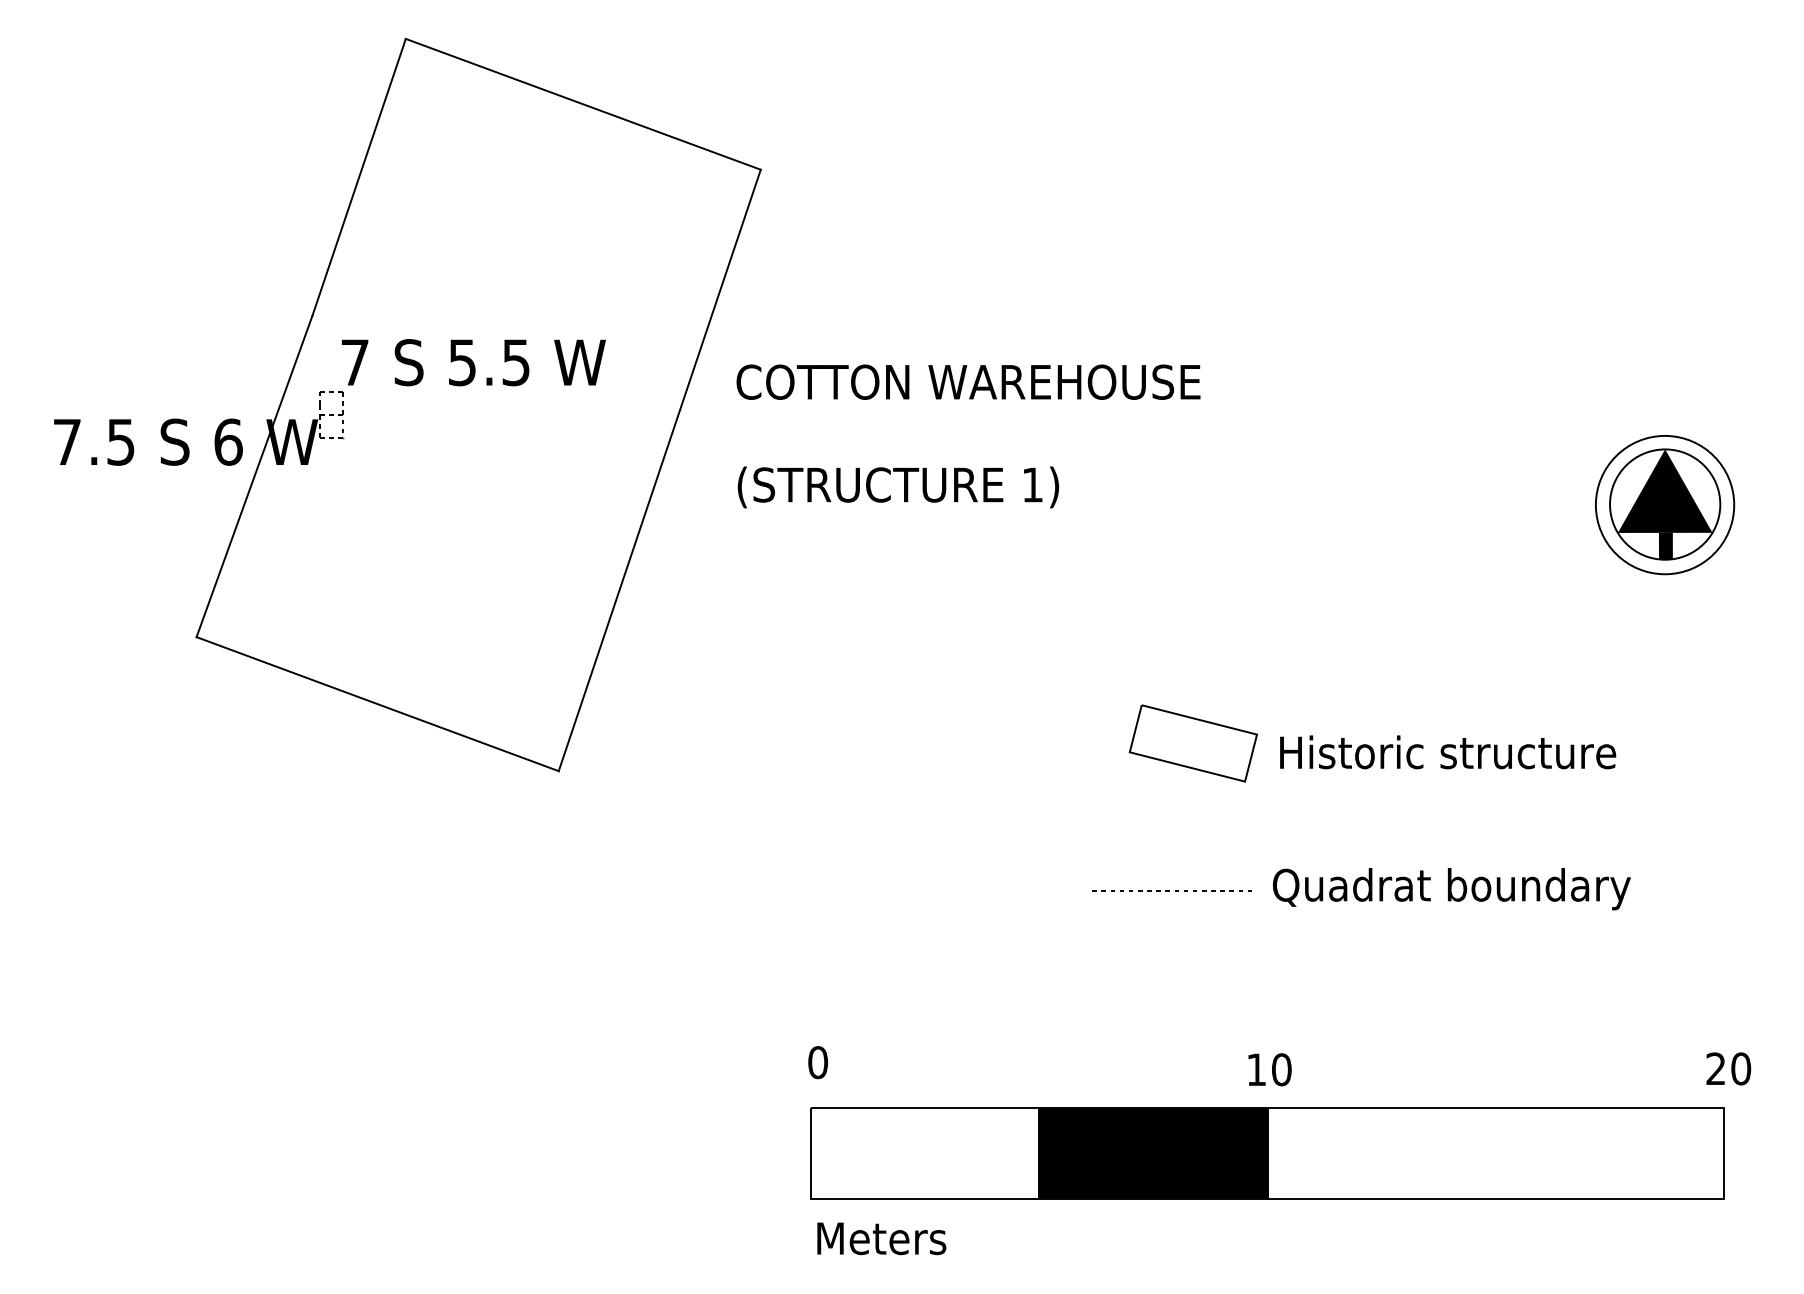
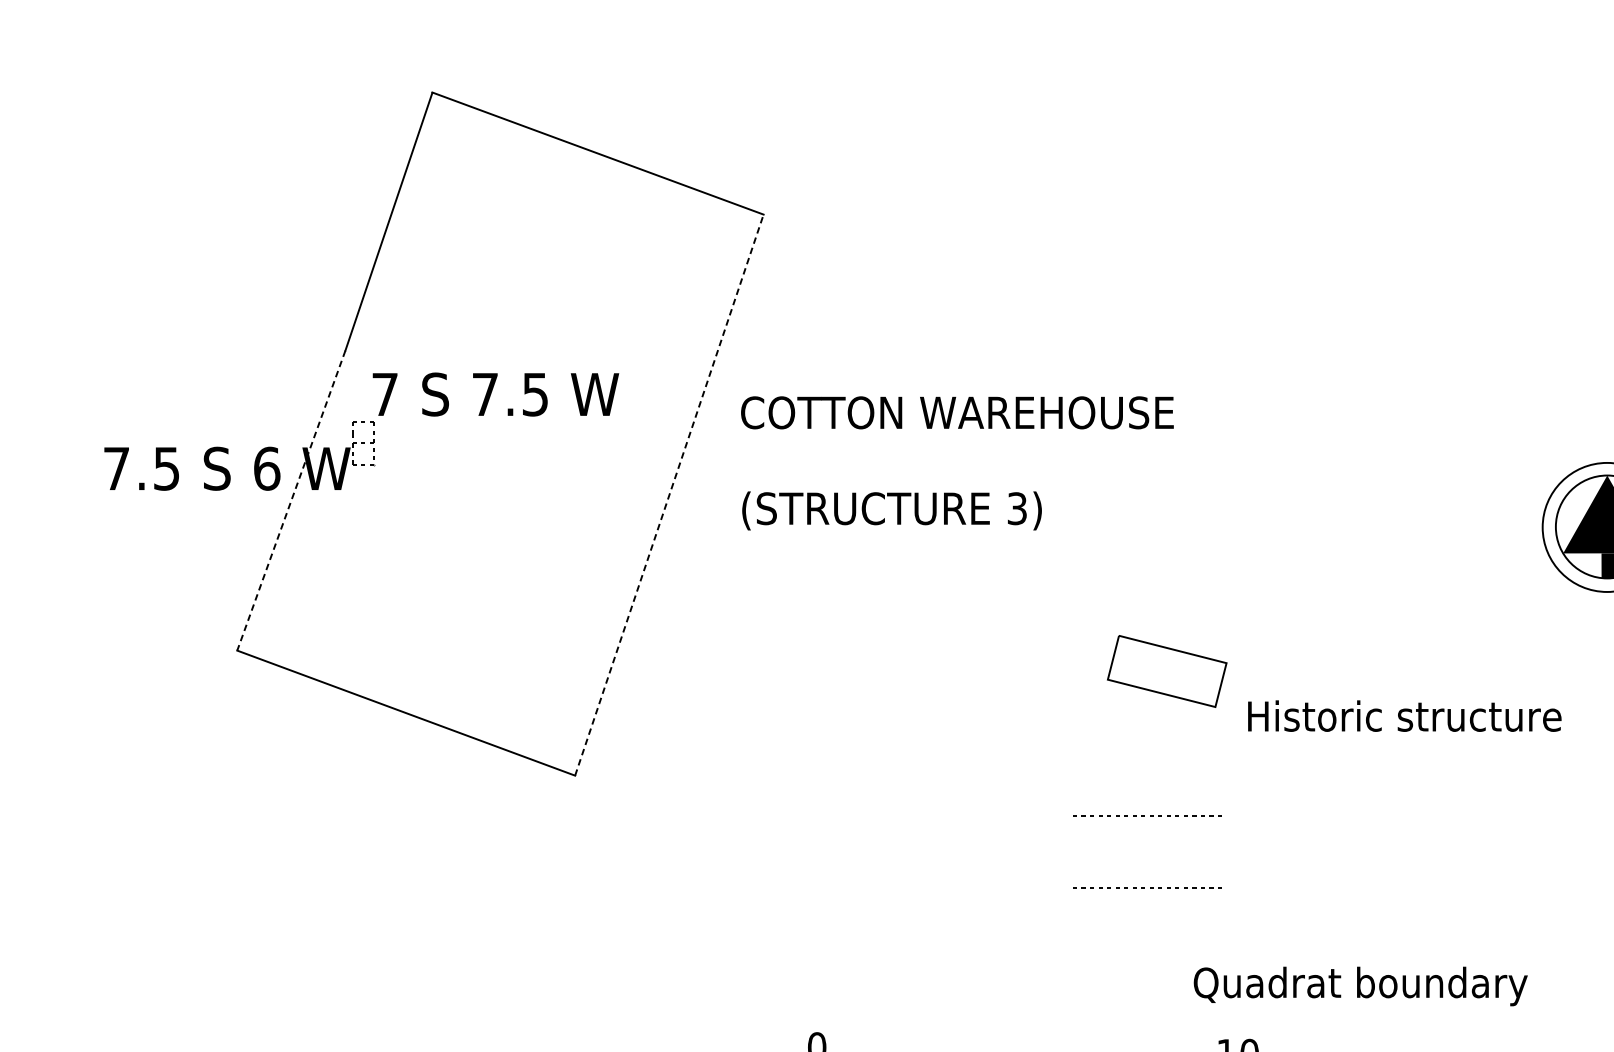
text: (462, 362) -> (485, 394), 5.5 -> 7.5
line: (659, 469) -> (669, 494), solid -> dashed
line: (254, 476) -> (291, 500), solid -> dashed
text: (1032, 484) -> (1017, 508), 1) -> 3)
part: (1192, 743) -> (1166, 671), moved
text: (1448, 752) -> (1405, 716), moved
line: (1169, 813) -> (1144, 815), added
text: (1451, 889) -> (1360, 986), moved

